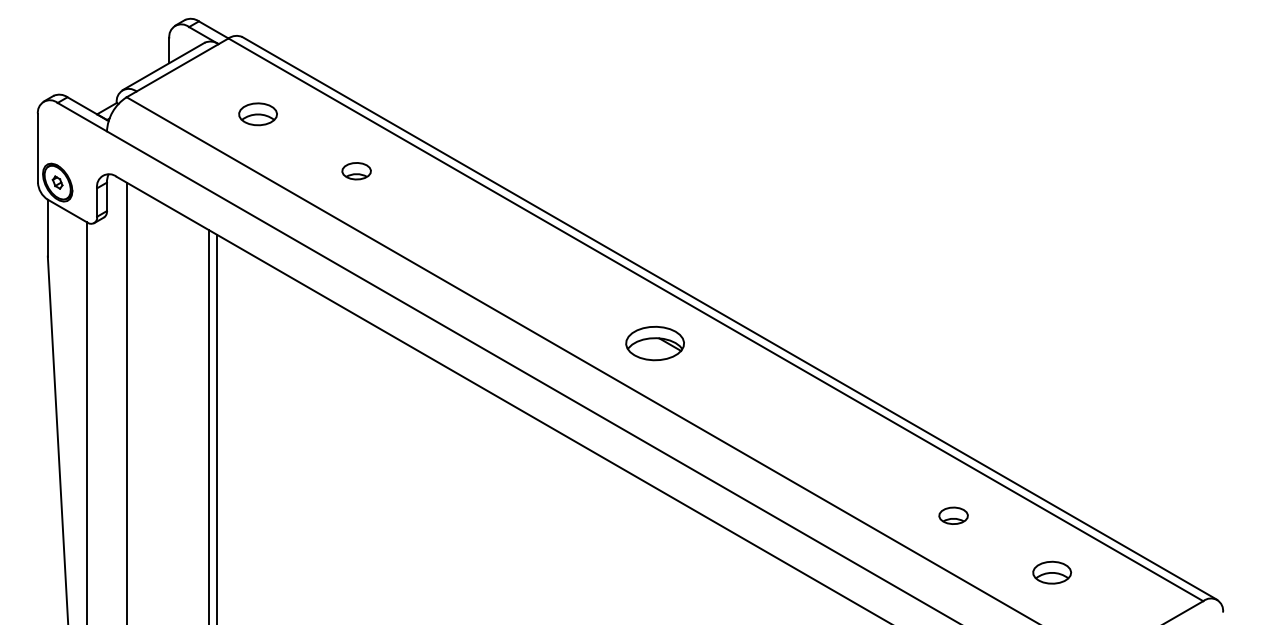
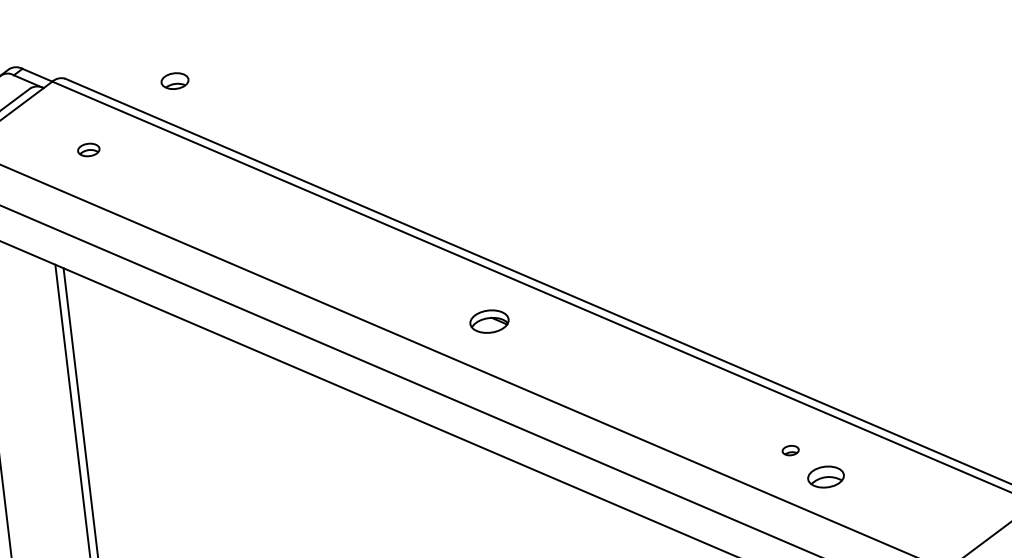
part: (257, 114) -> (88, 150), size x0.6
part: (356, 171) -> (174, 81), moved
part: (654, 343) -> (488, 321), size x0.7
part: (953, 515) -> (790, 450), size x0.6
part: (1052, 572) -> (826, 476), moved

